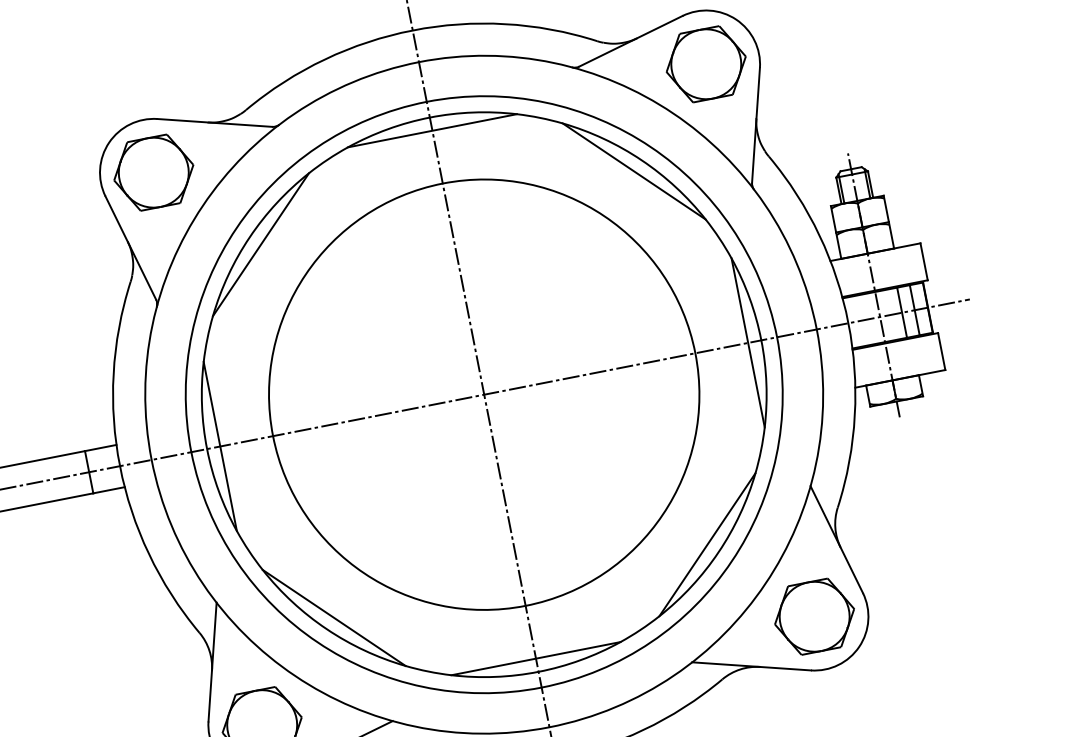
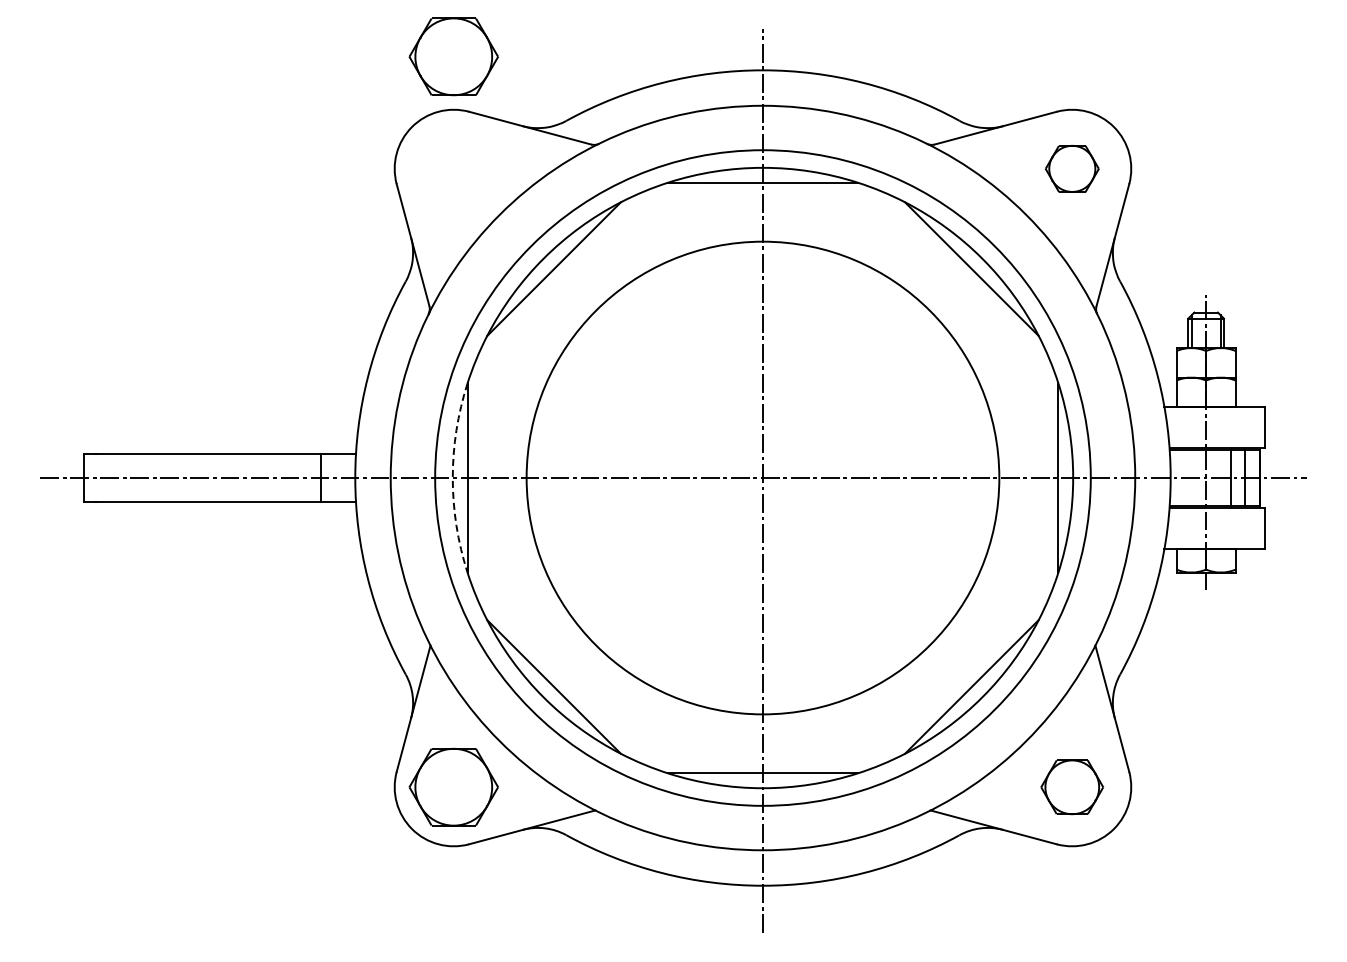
part: (706, 63) -> (1072, 168), size x0.6
part: (153, 172) -> (453, 56), moved
arc: (206, 449) -> (452, 478), solid -> dashed
part: (814, 616) -> (1072, 787), size x0.7

